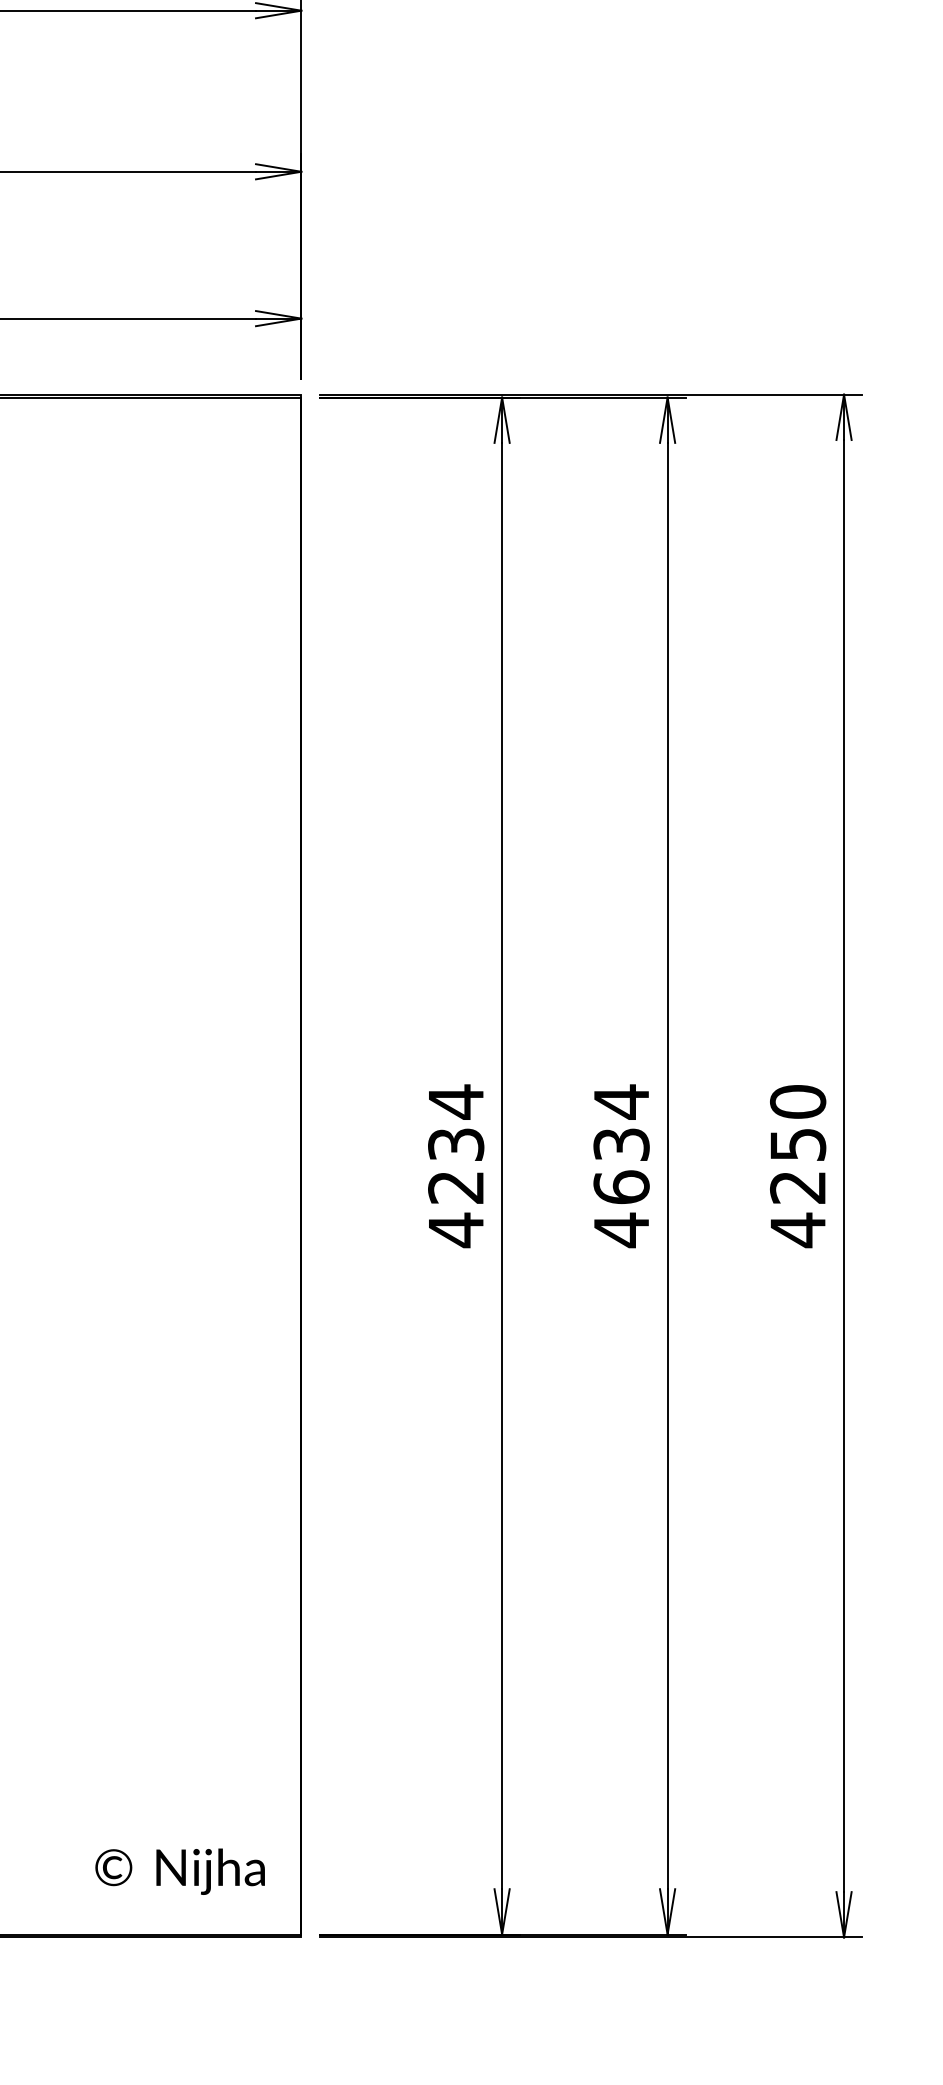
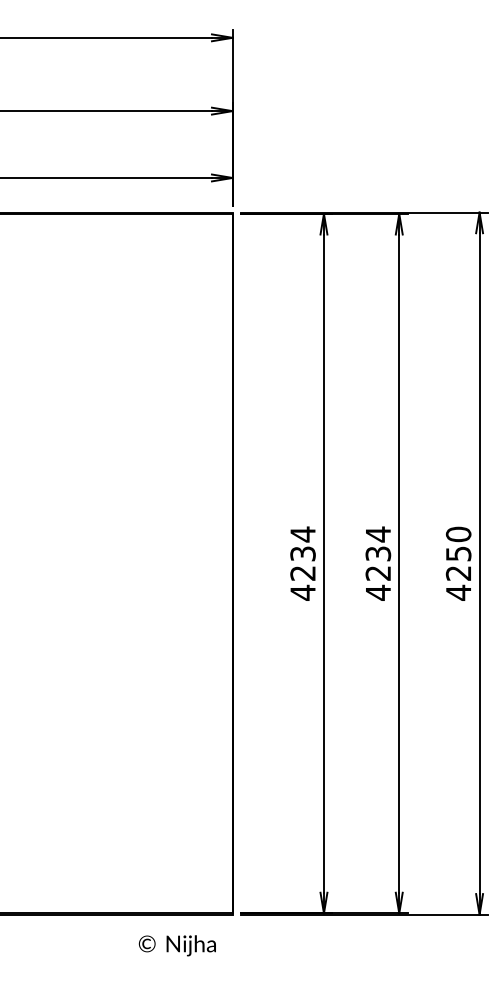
text: (621, 1185) -> (378, 572), 4634 -> 4234
text: (178, 1871) -> (176, 945), moved

